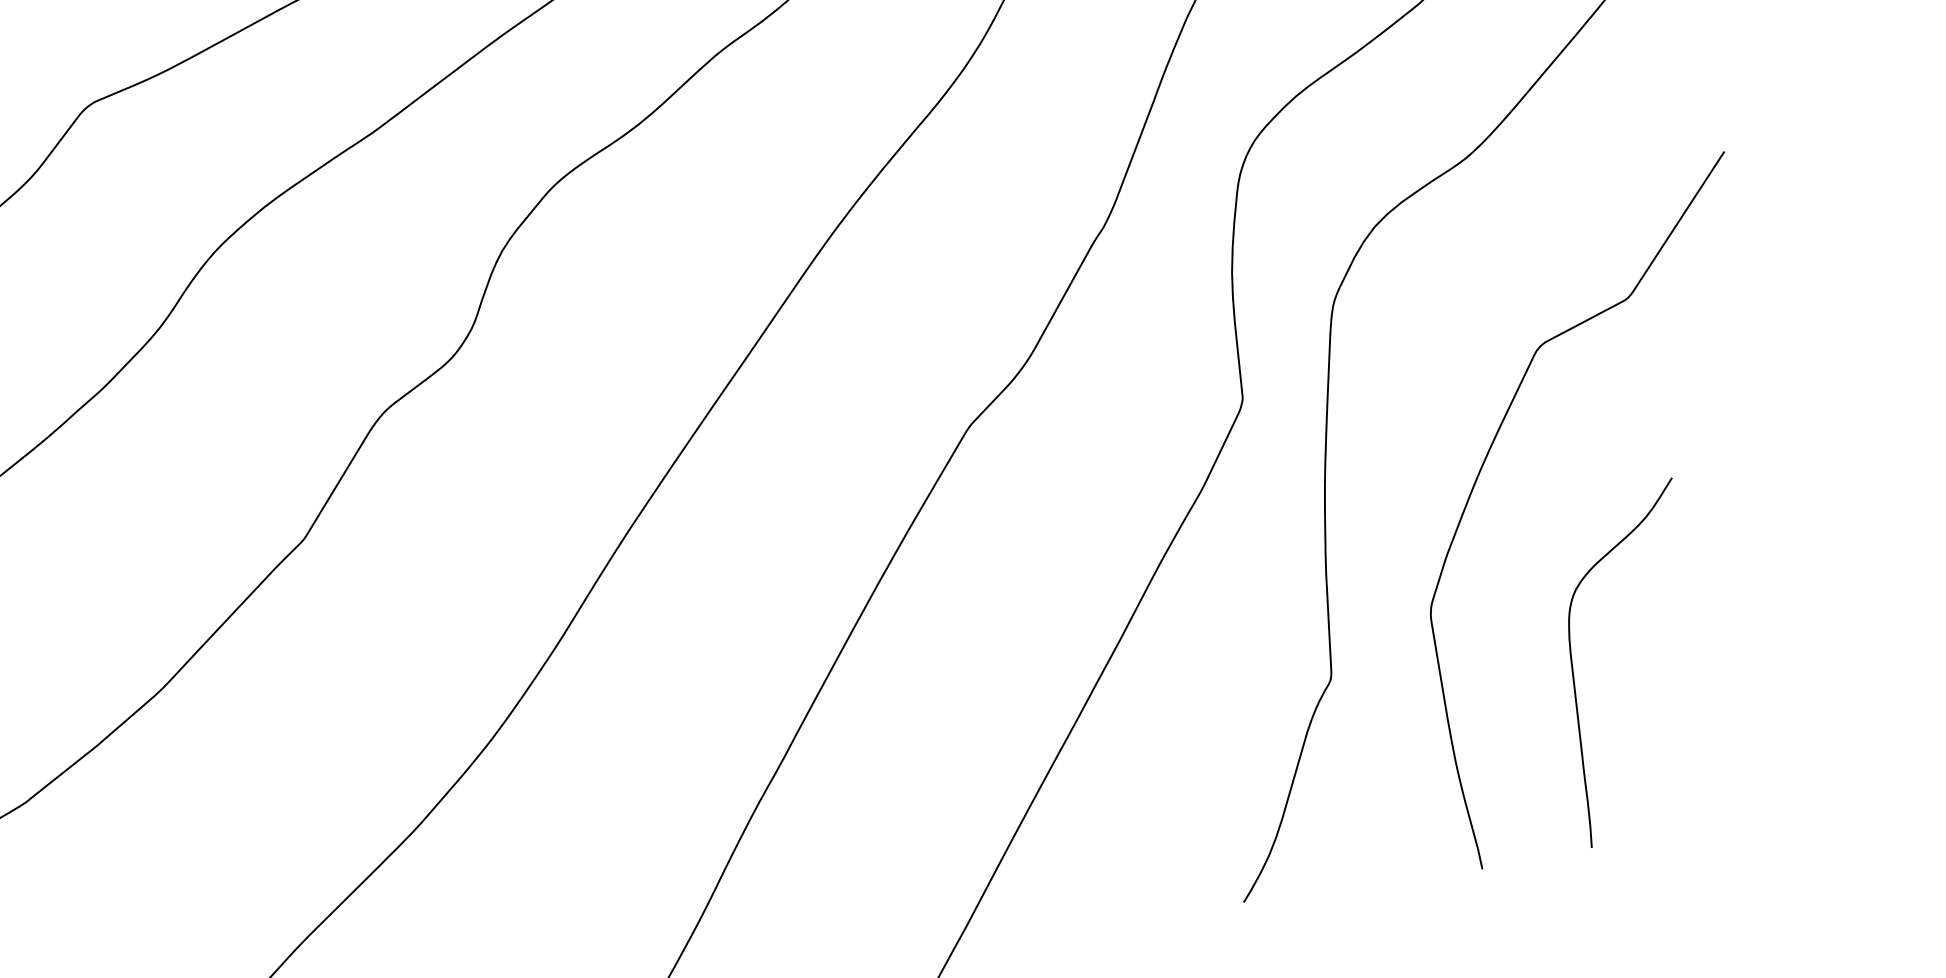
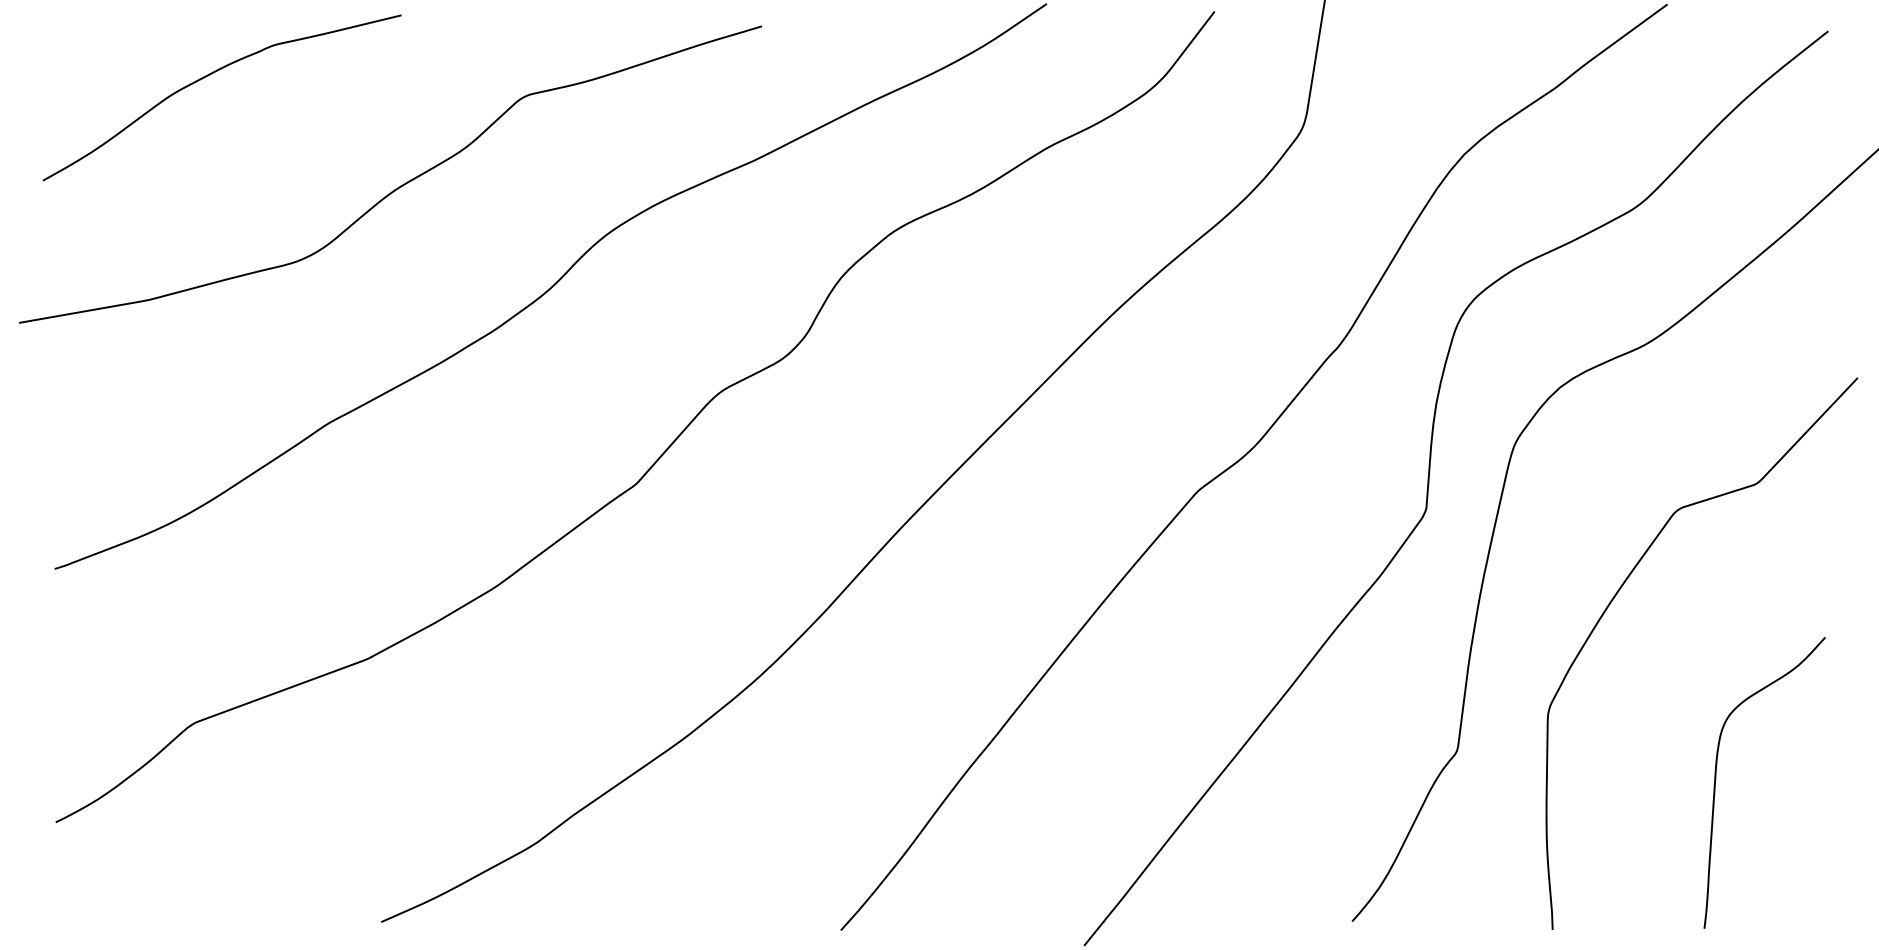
curve: (1573, 669) -> (1716, 779), moved

